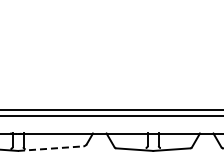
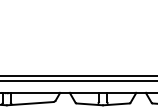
line: (50, 148) -> (29, 103), dashed -> solid

